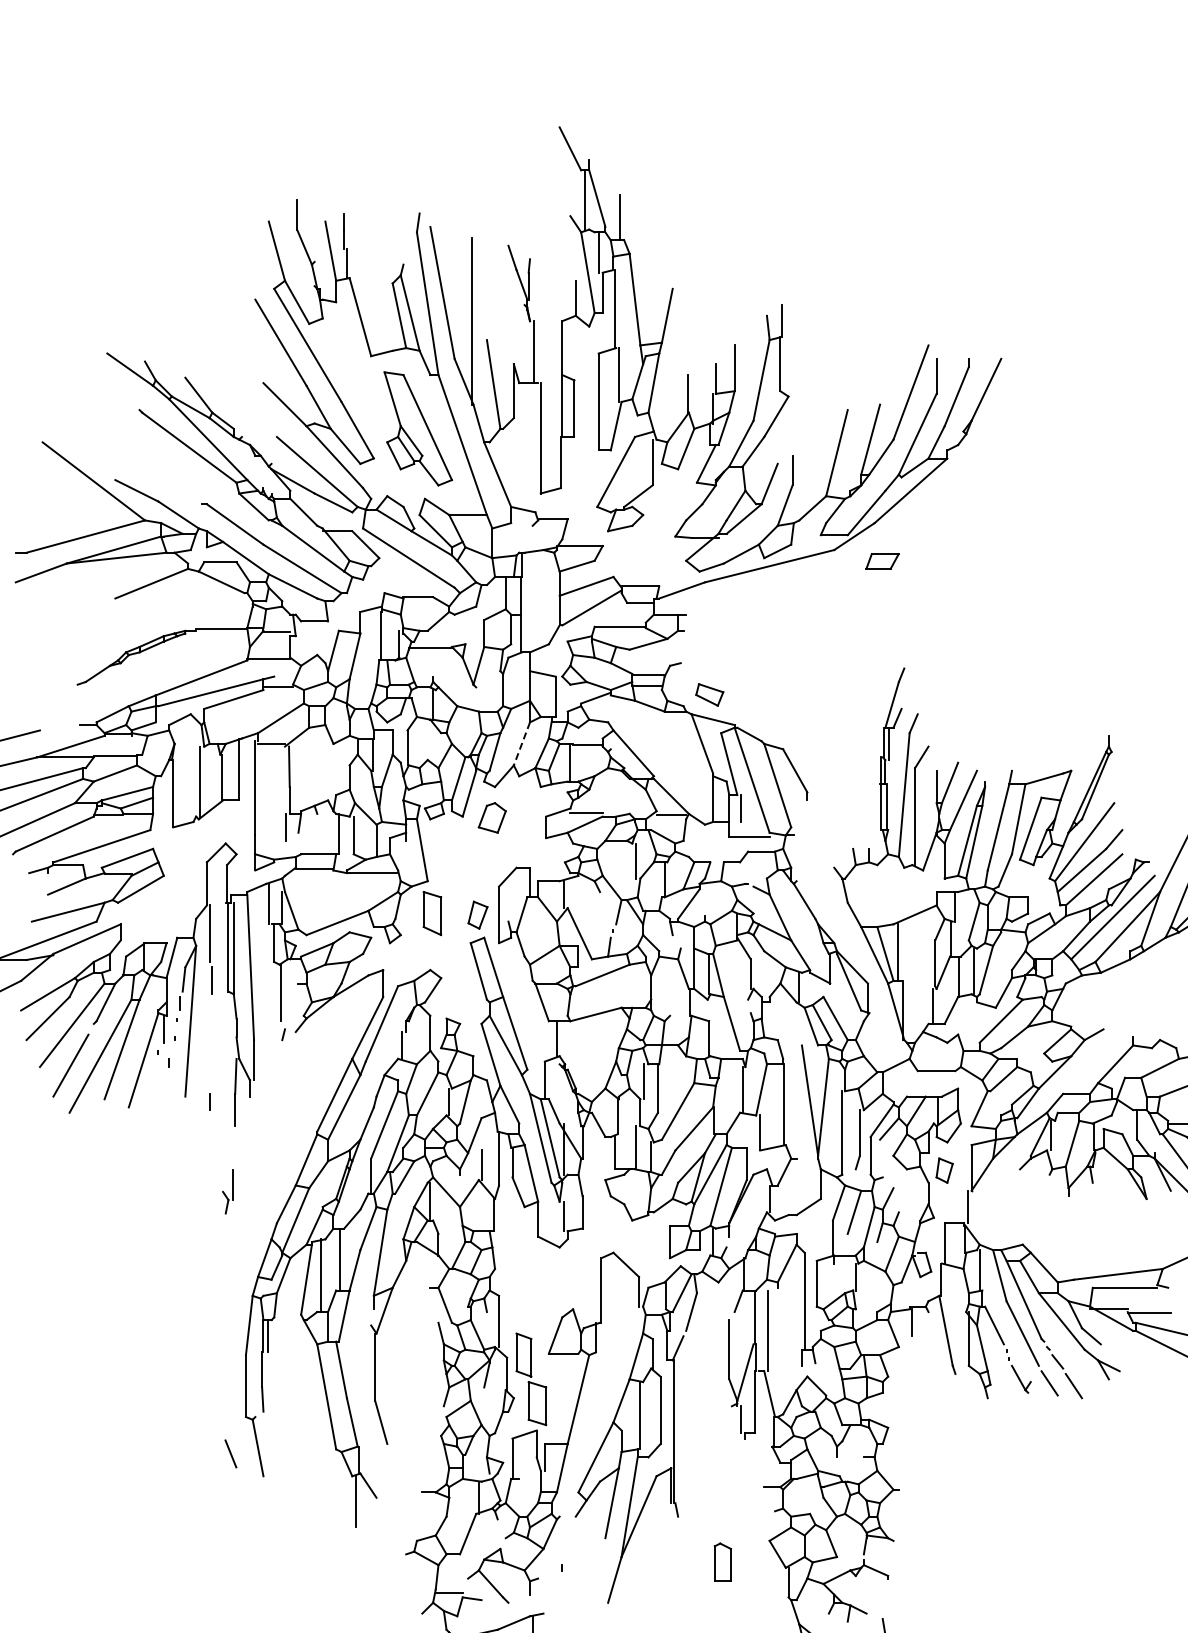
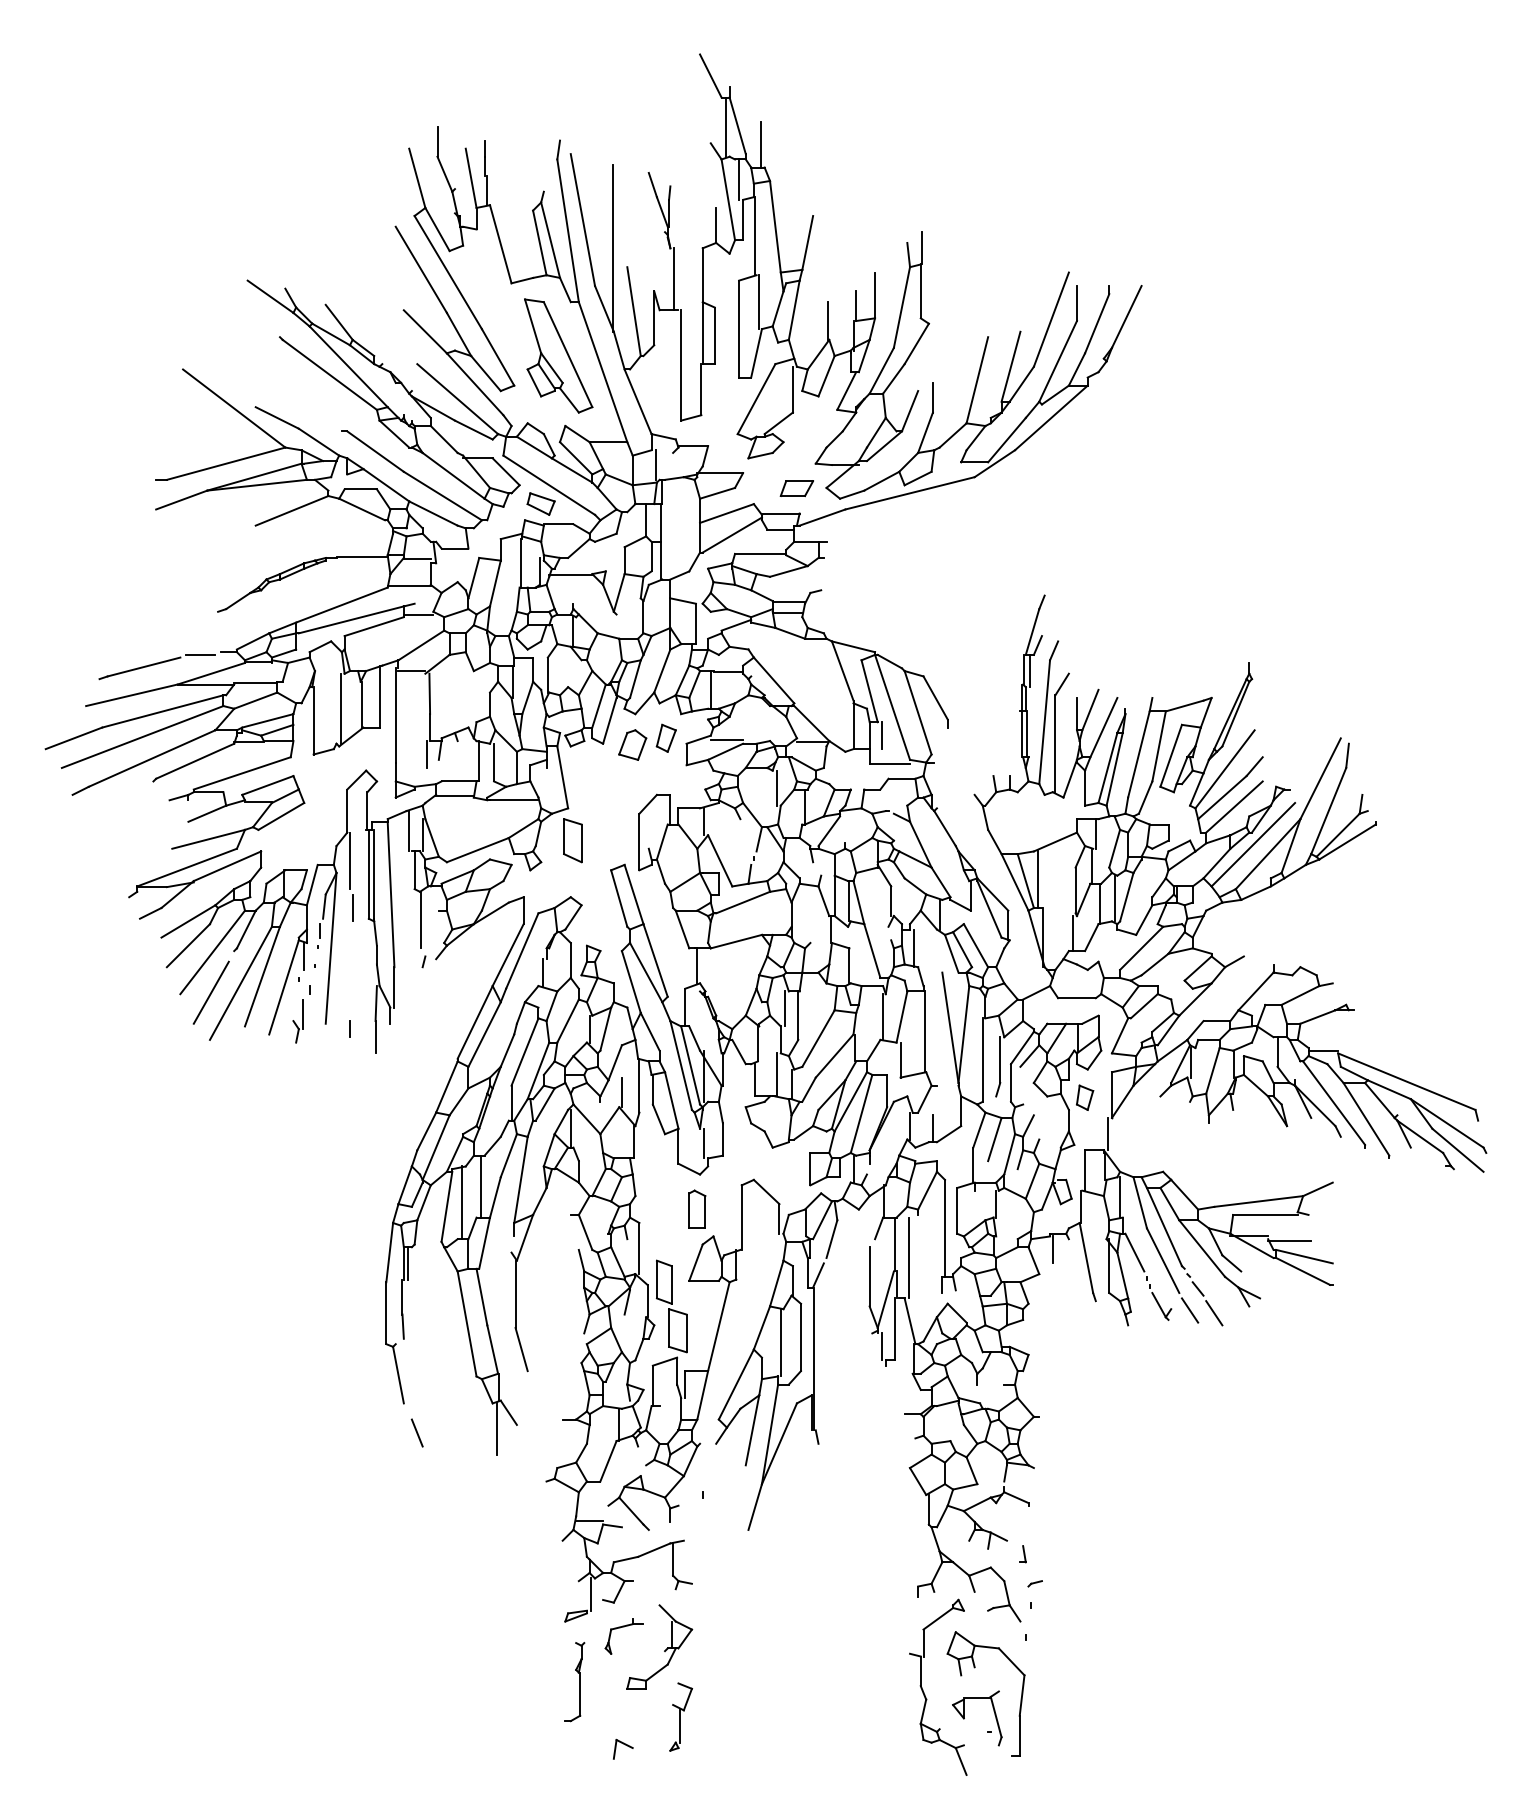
line: (515, 537) -> (655, 464), added
part: (882, 561) -> (796, 488), moved
part: (709, 694) -> (540, 503), moved
line: (60, 727) -> (200, 654), added
line: (522, 744) -> (662, 671), dashed -> solid
part: (477, 914) -> (665, 737), moved
line: (774, 1021) -> (914, 948), added
part: (227, 1192) -> (297, 1021), moved
line: (792, 1201) -> (932, 1128), added
line: (230, 1453) -> (416, 1432), moved
part: (723, 1561) -> (697, 1208), moved

